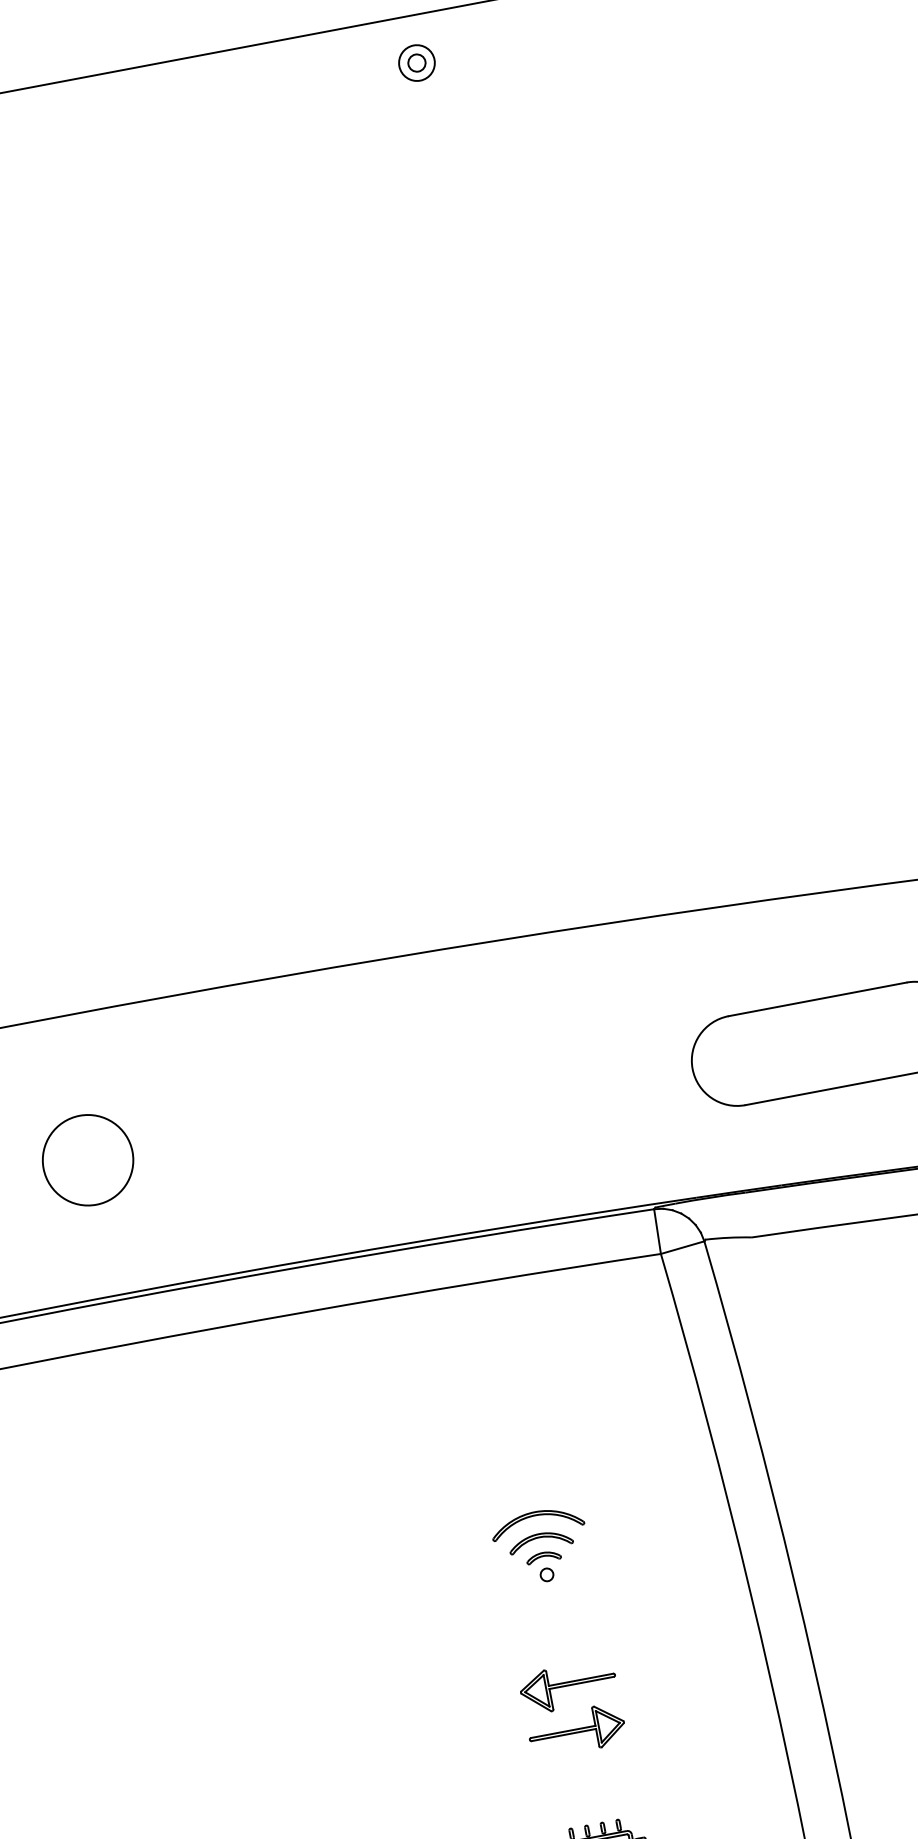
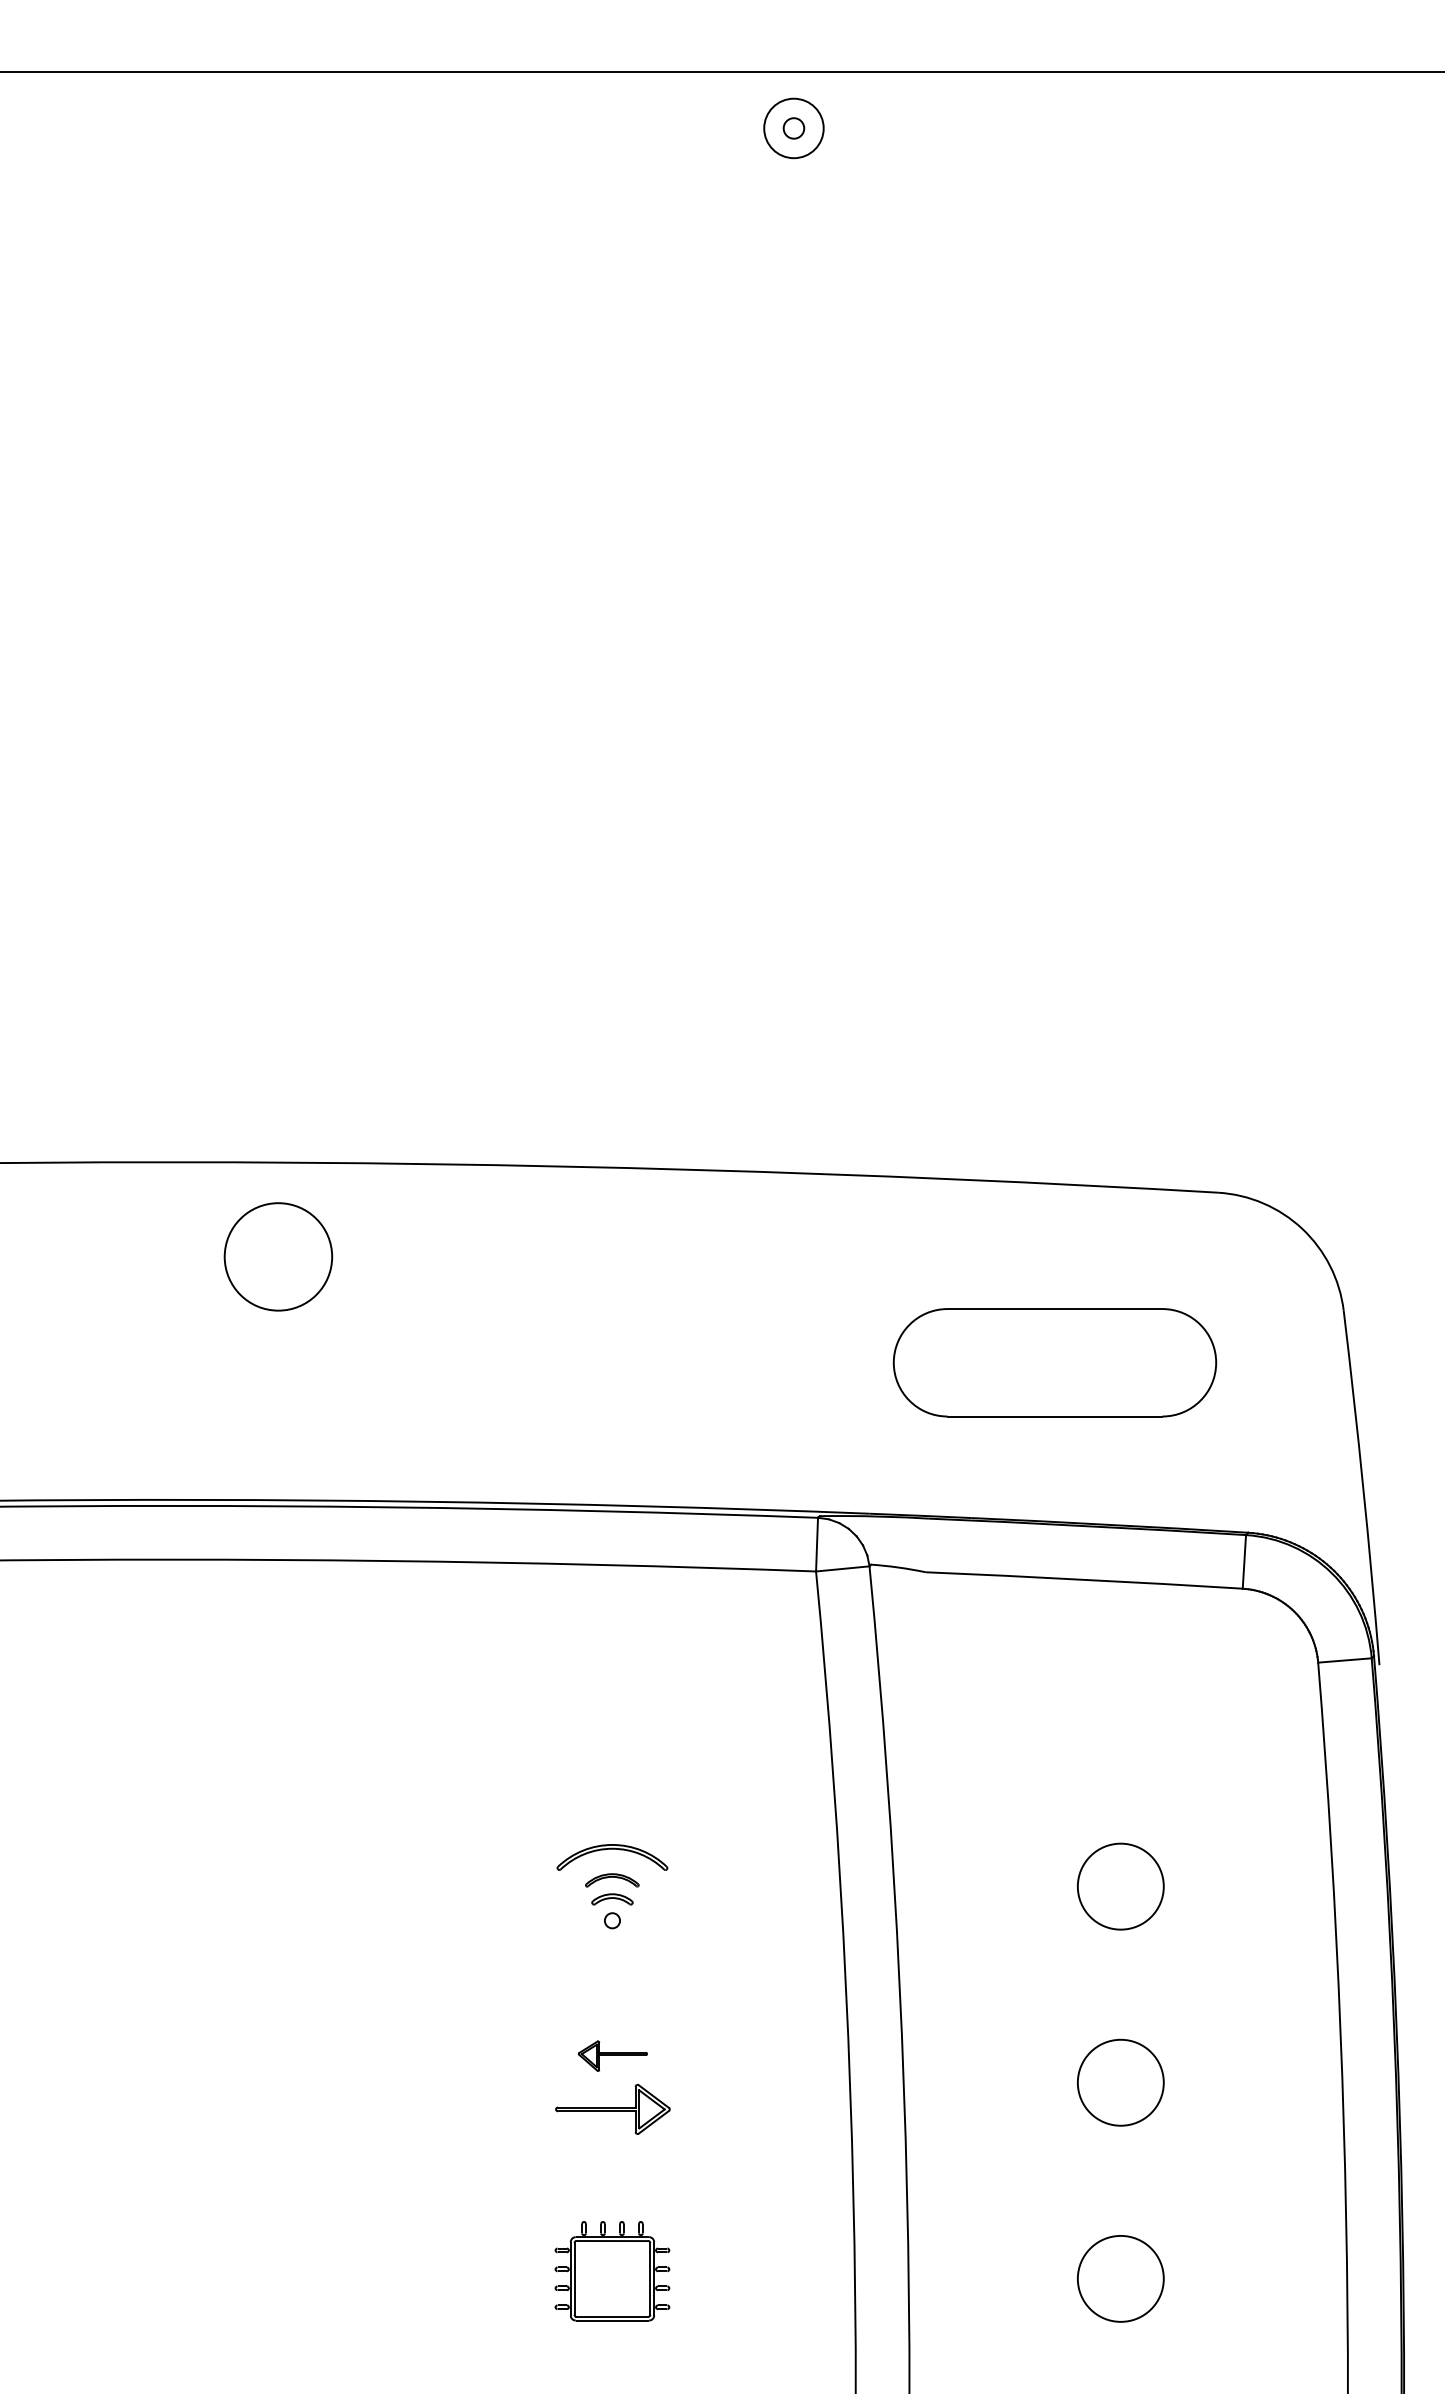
circle: (416, 63) -> (793, 128), size x1.4
circle: (88, 1159) -> (278, 1256), moved
part: (539, 1541) -> (611, 1880), size x0.7
part: (568, 1686) -> (612, 2055), size x0.6

